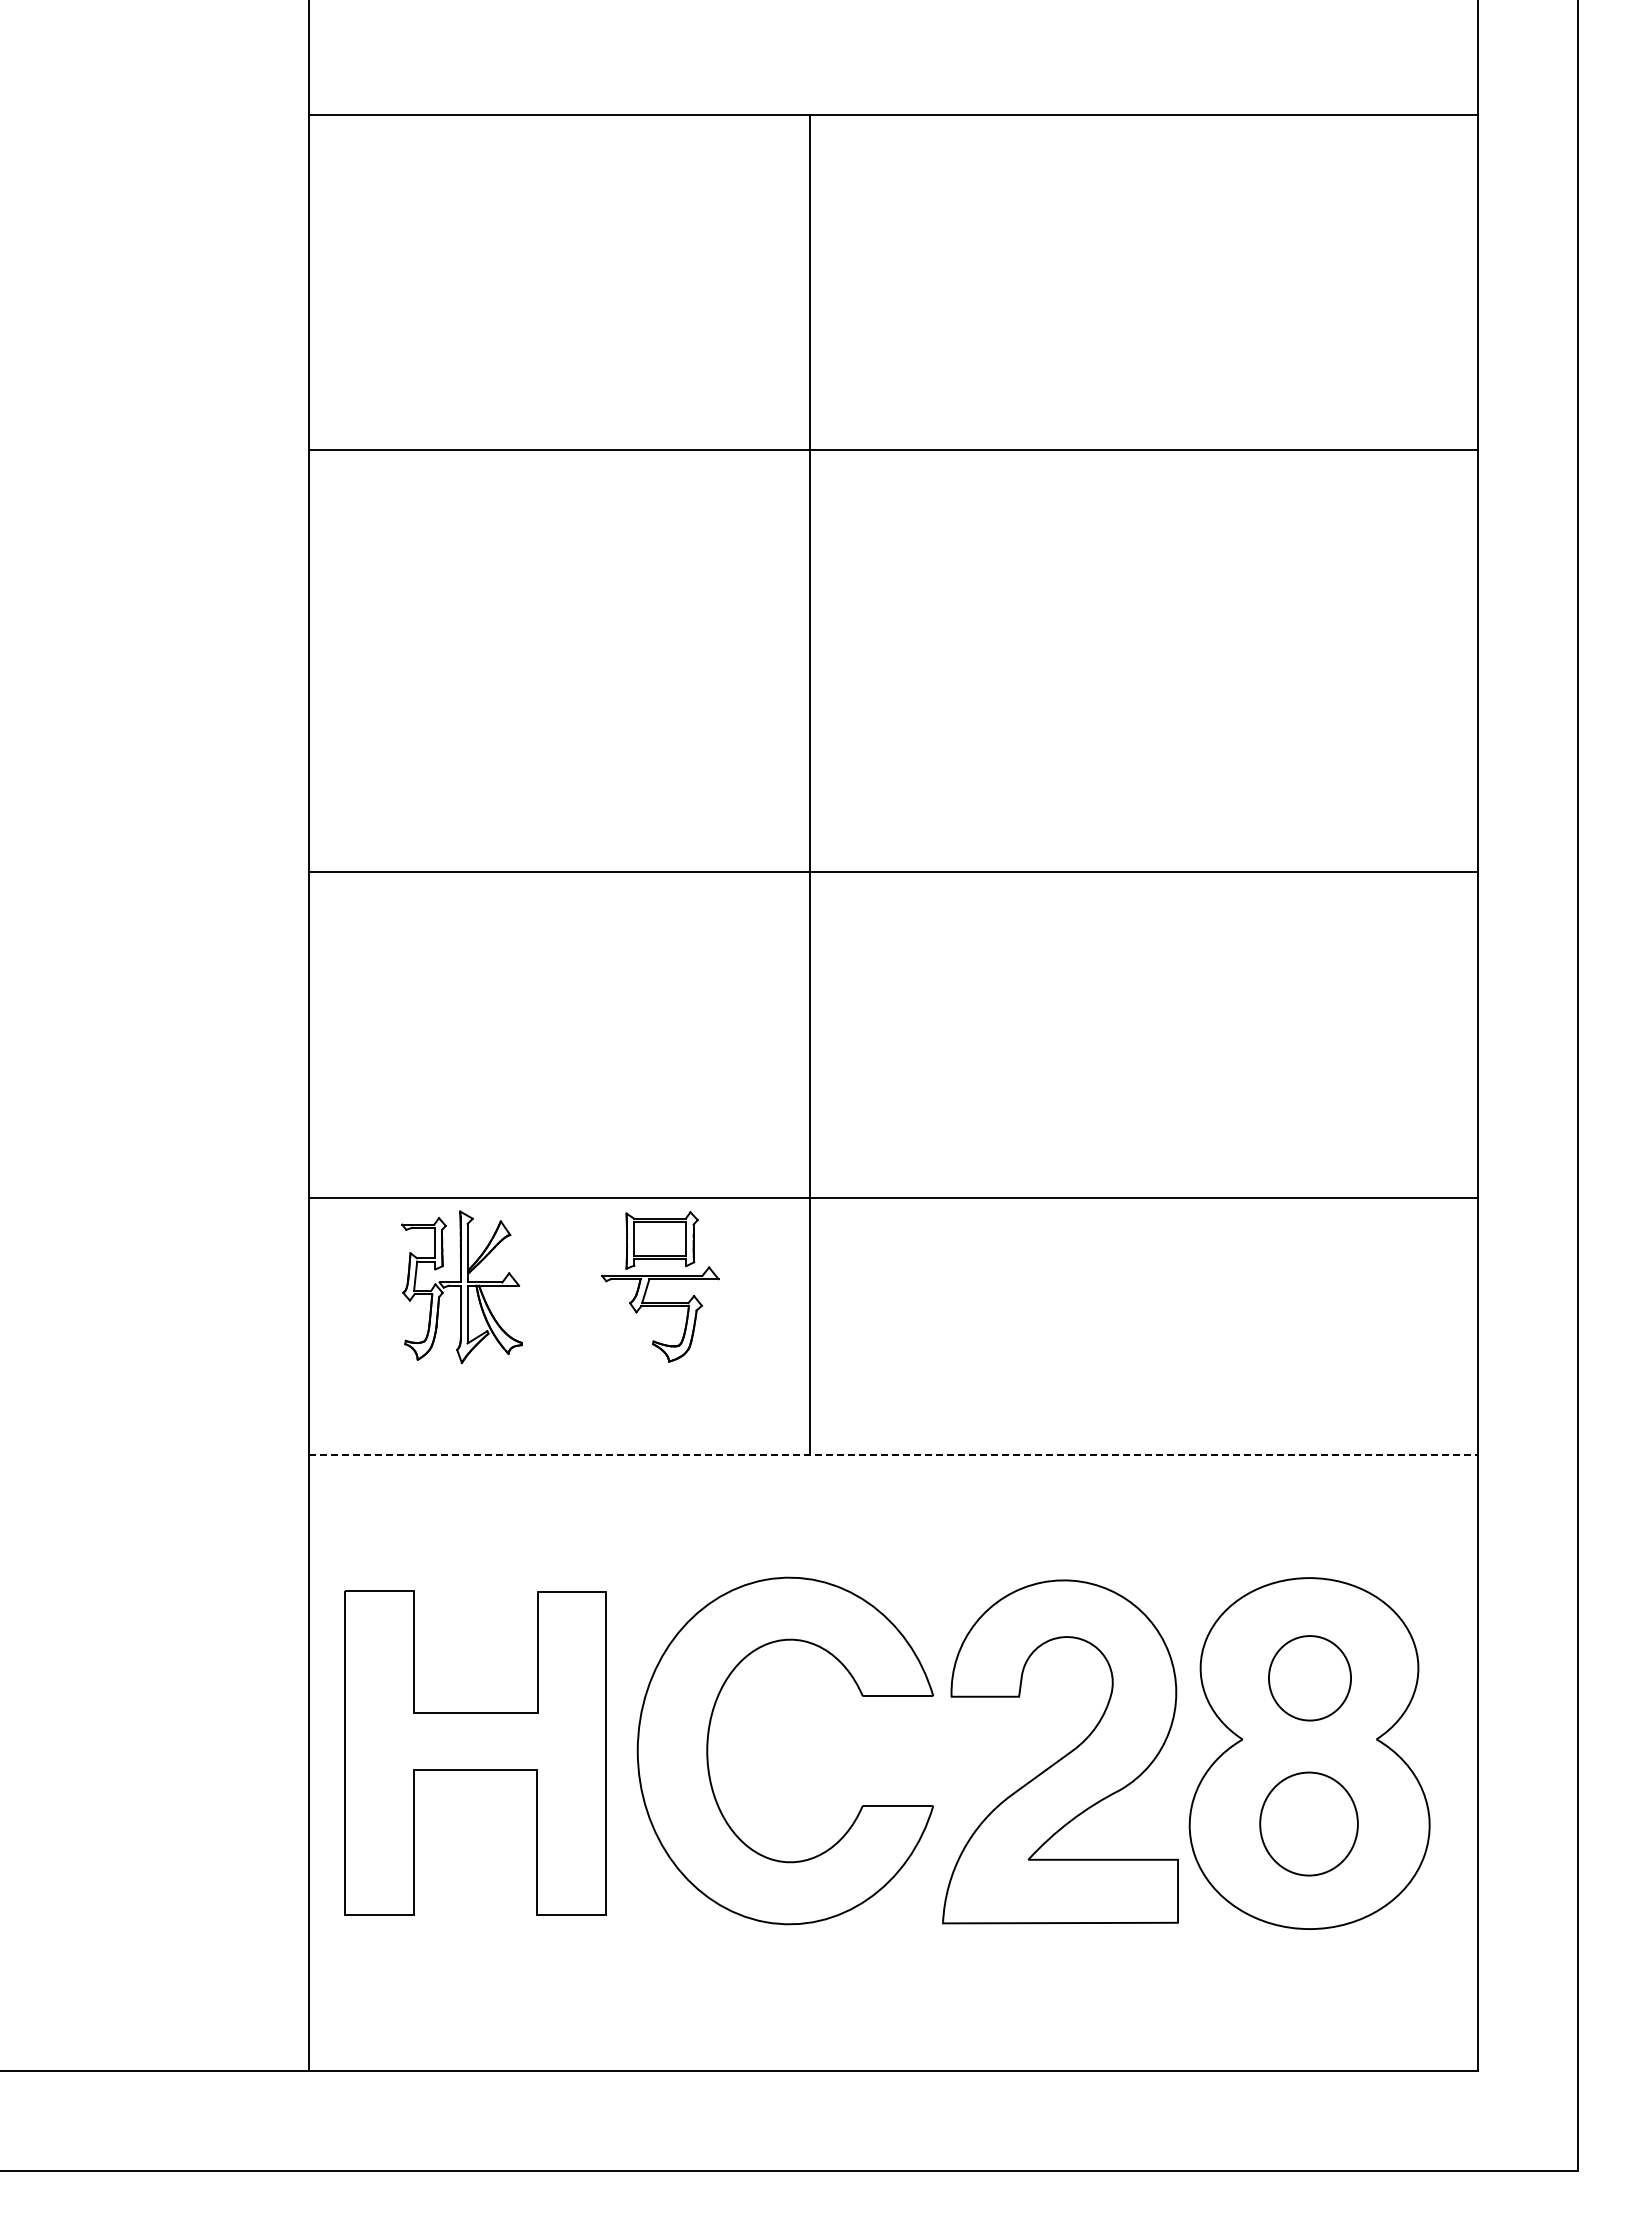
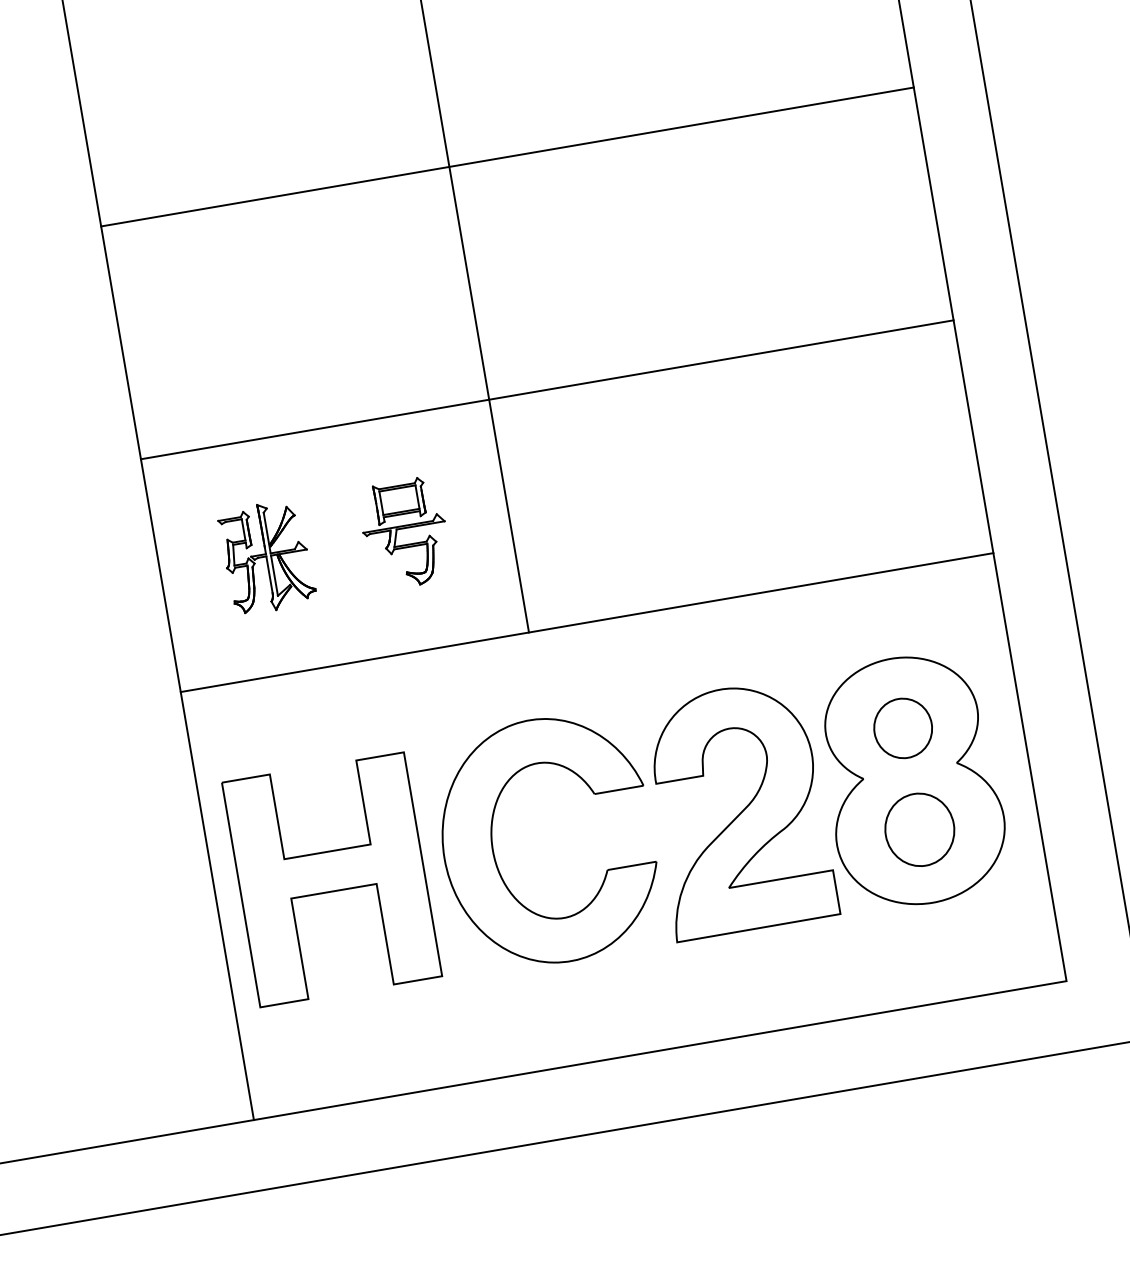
line: (892, 871) -> (506, 156), moved
line: (892, 1197) -> (546, 389), moved
line: (893, 1454) -> (587, 622), dashed -> solid

